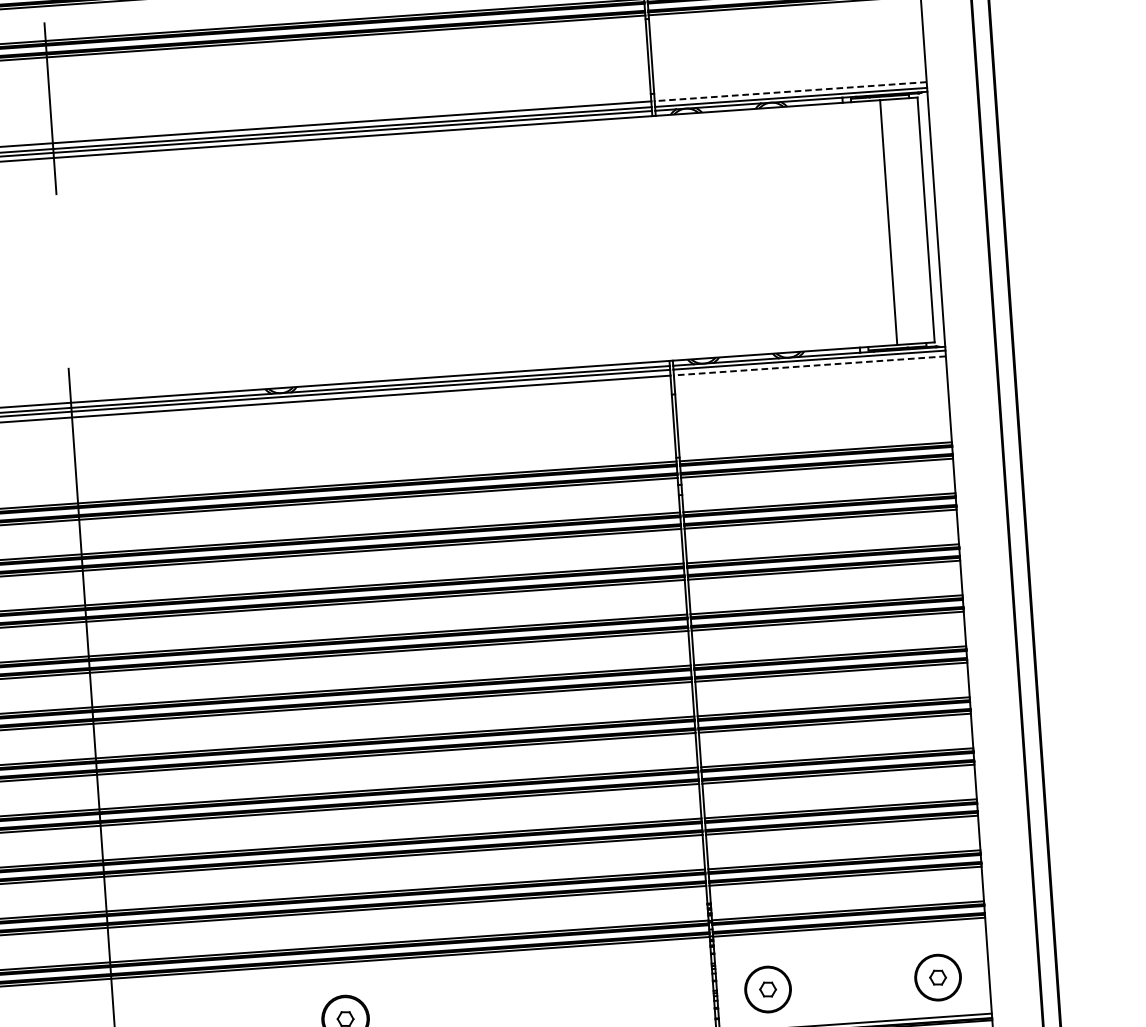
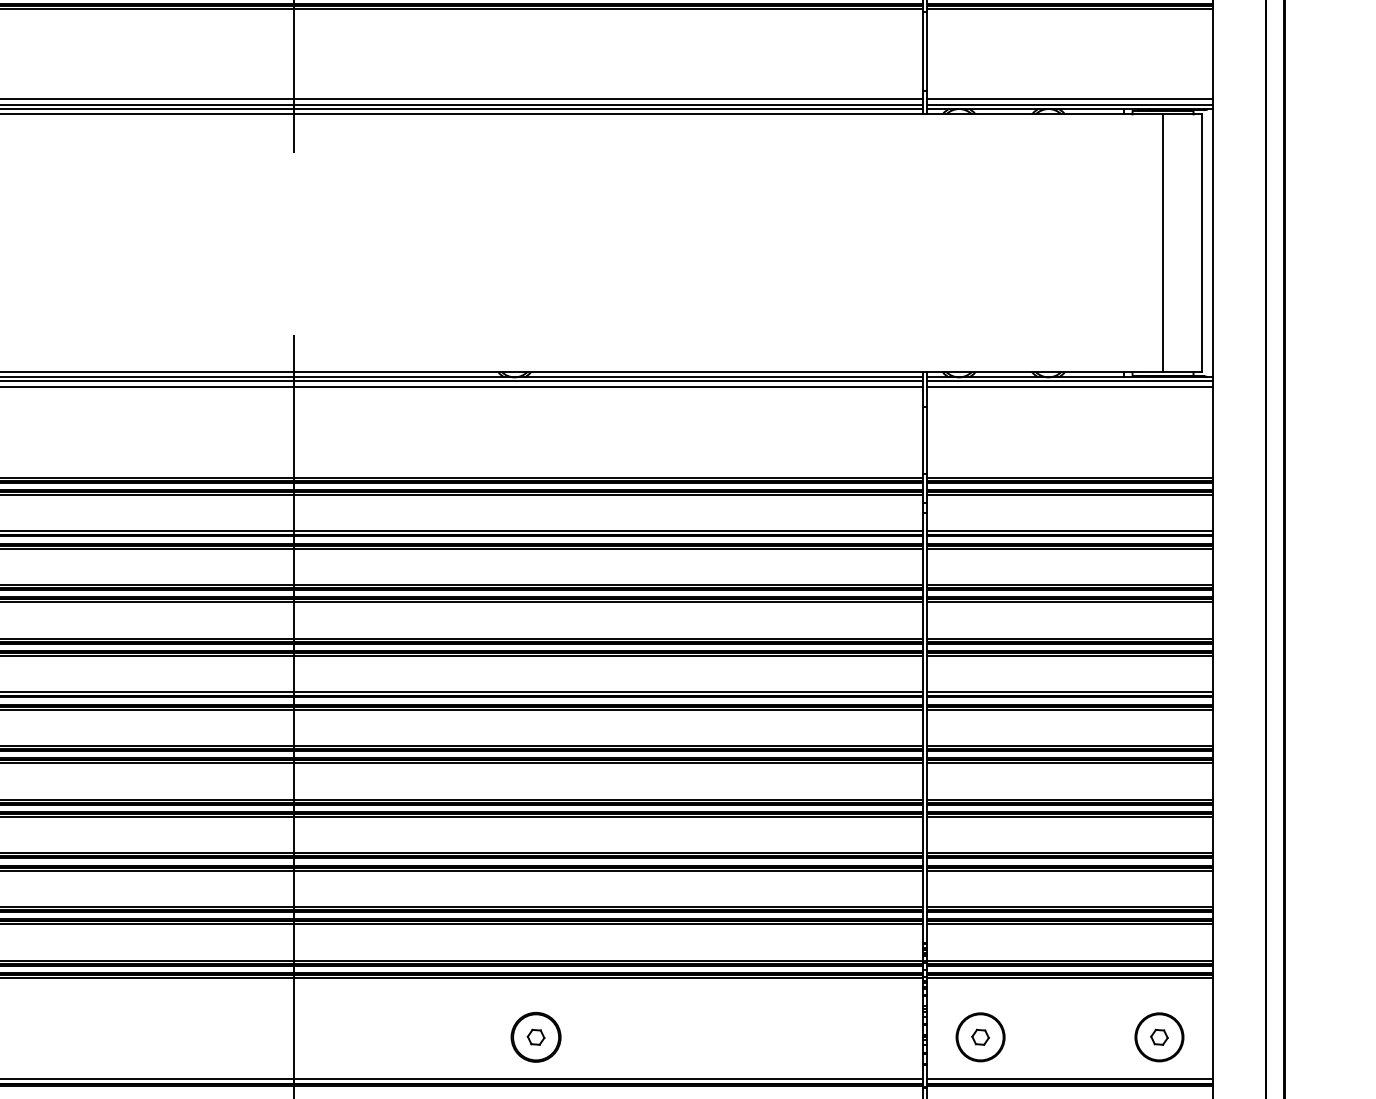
line: (790, 91) -> (1069, 98), dashed -> solid
line: (809, 365) -> (1069, 387), dashed -> solid

